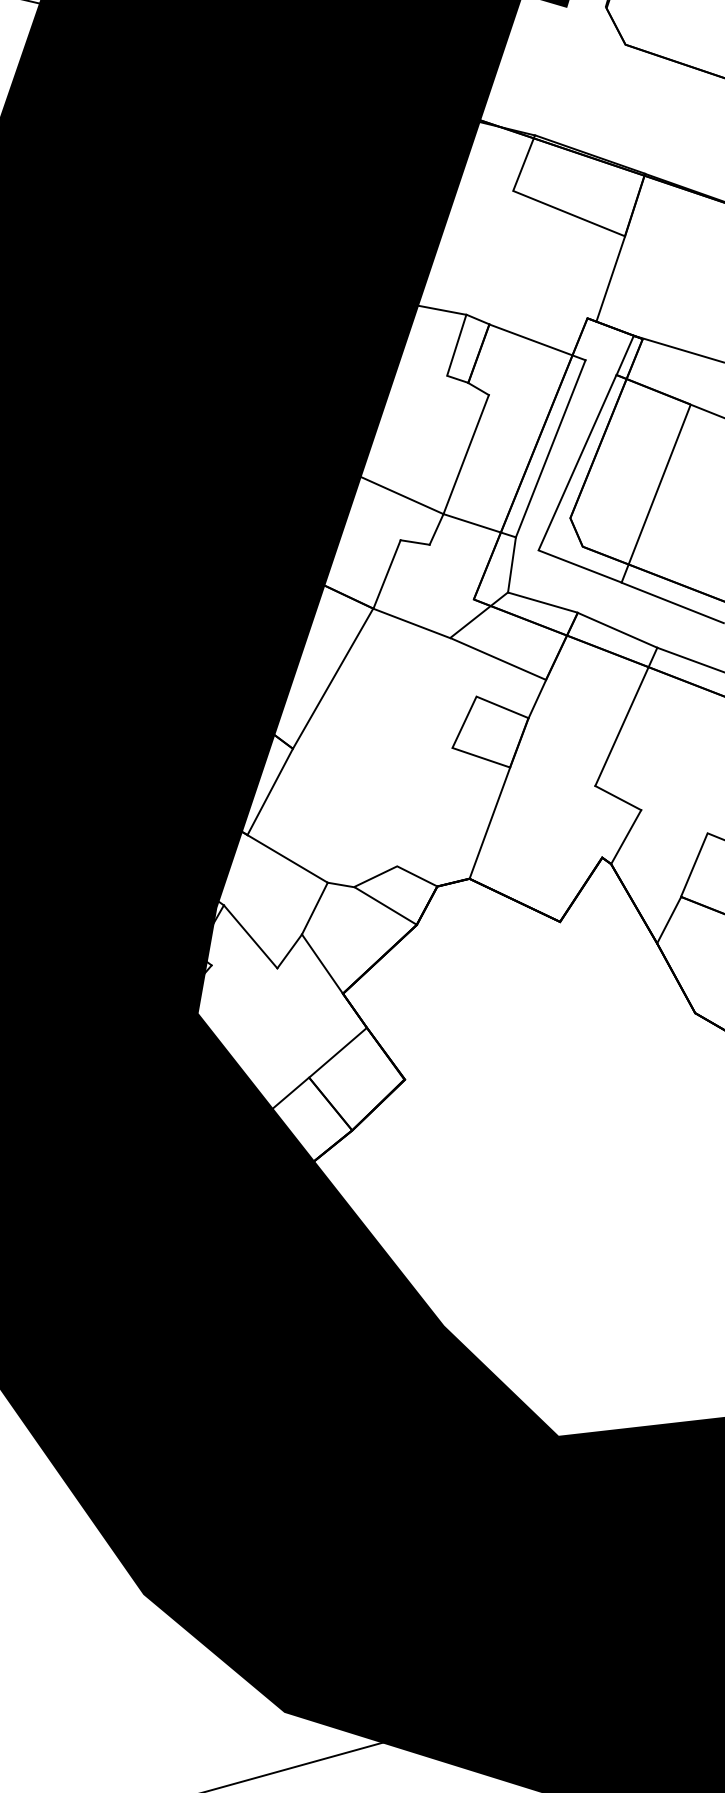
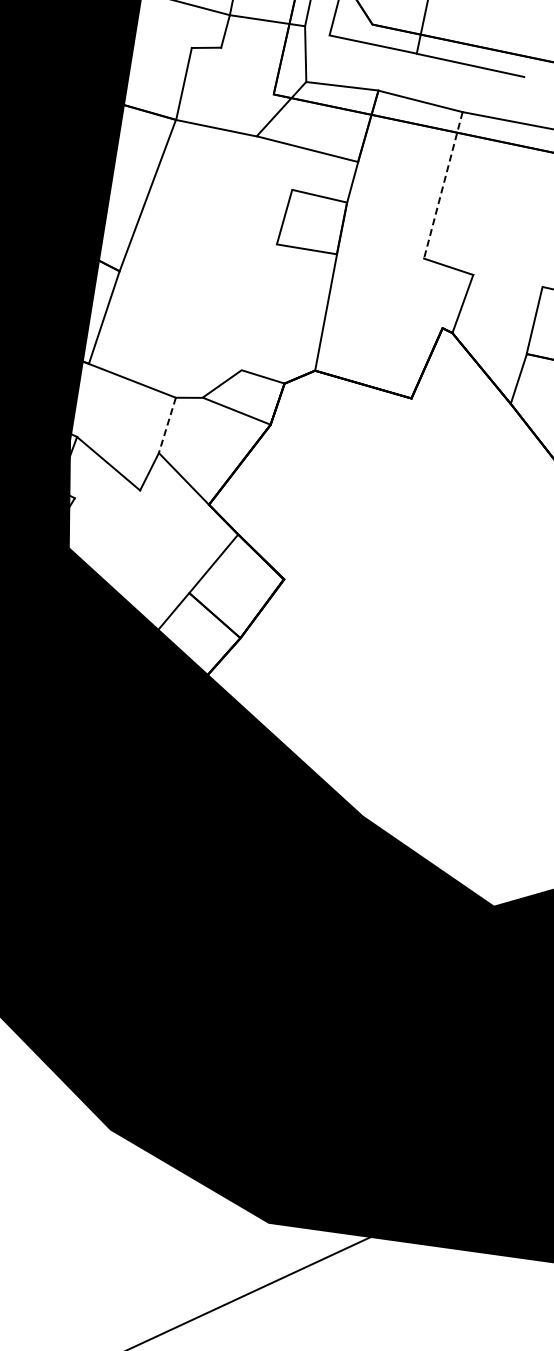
line: (626, 716) -> (443, 184), solid -> dashed
line: (314, 908) -> (166, 425), solid -> dashed

